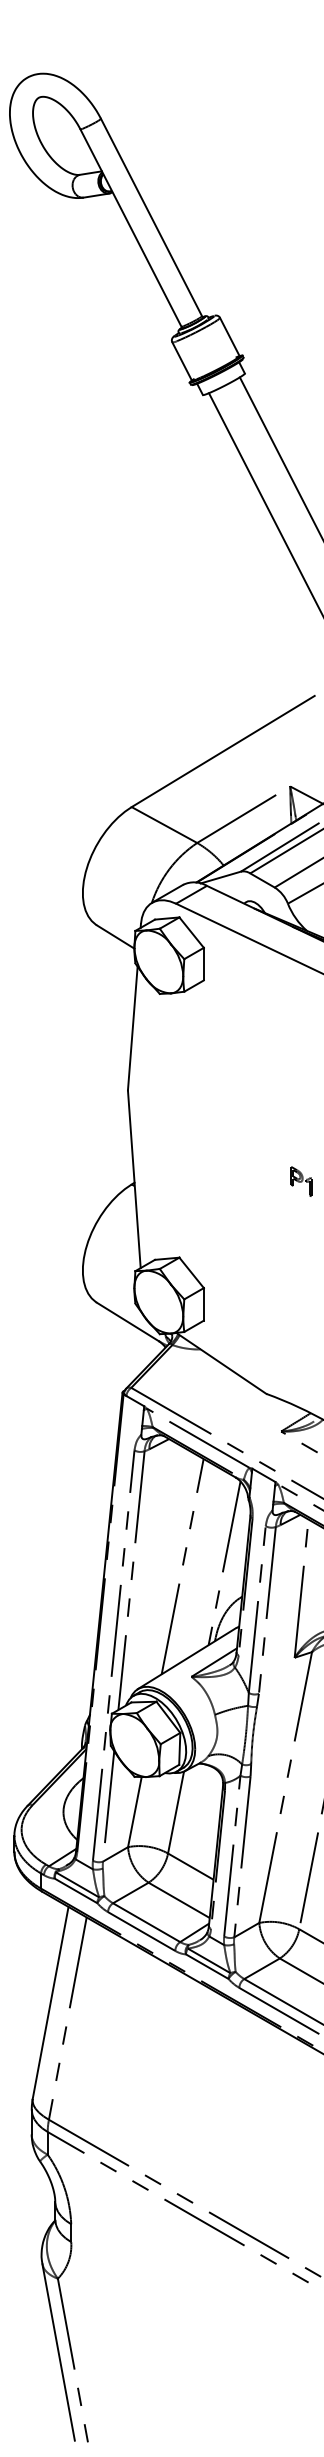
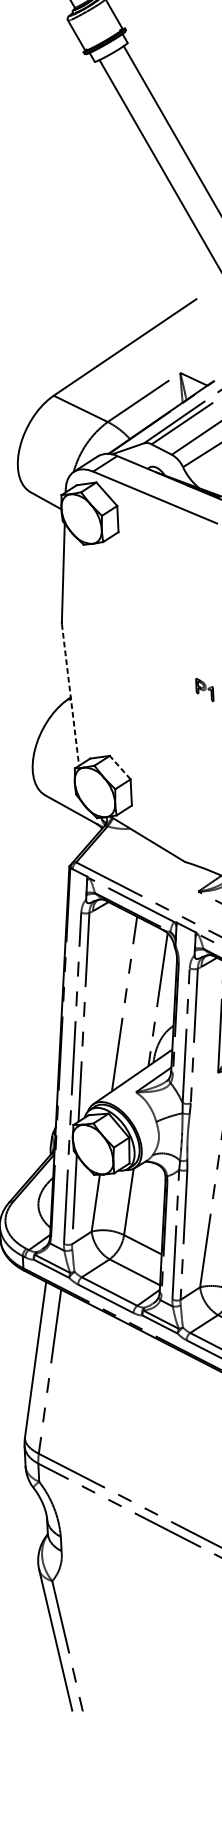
line: (134, 1179) -> (70, 694), solid -> dashed
line: (191, 1272) -> (120, 767), solid -> dashed

